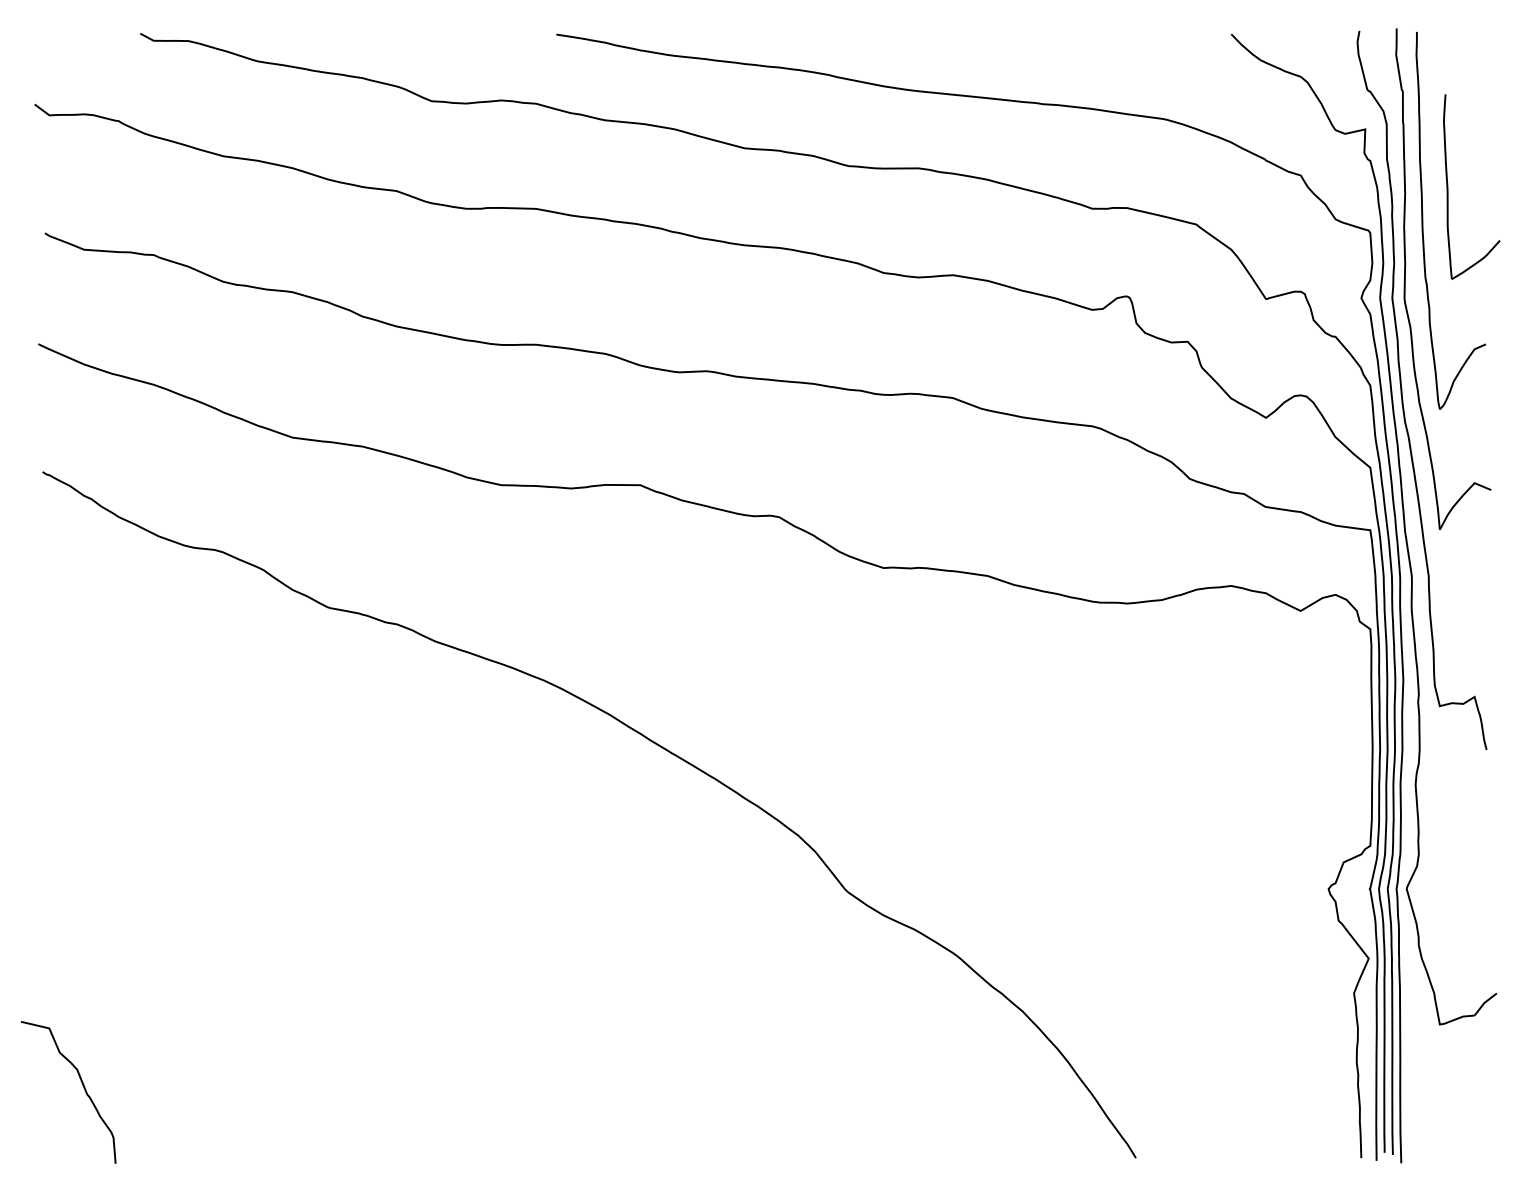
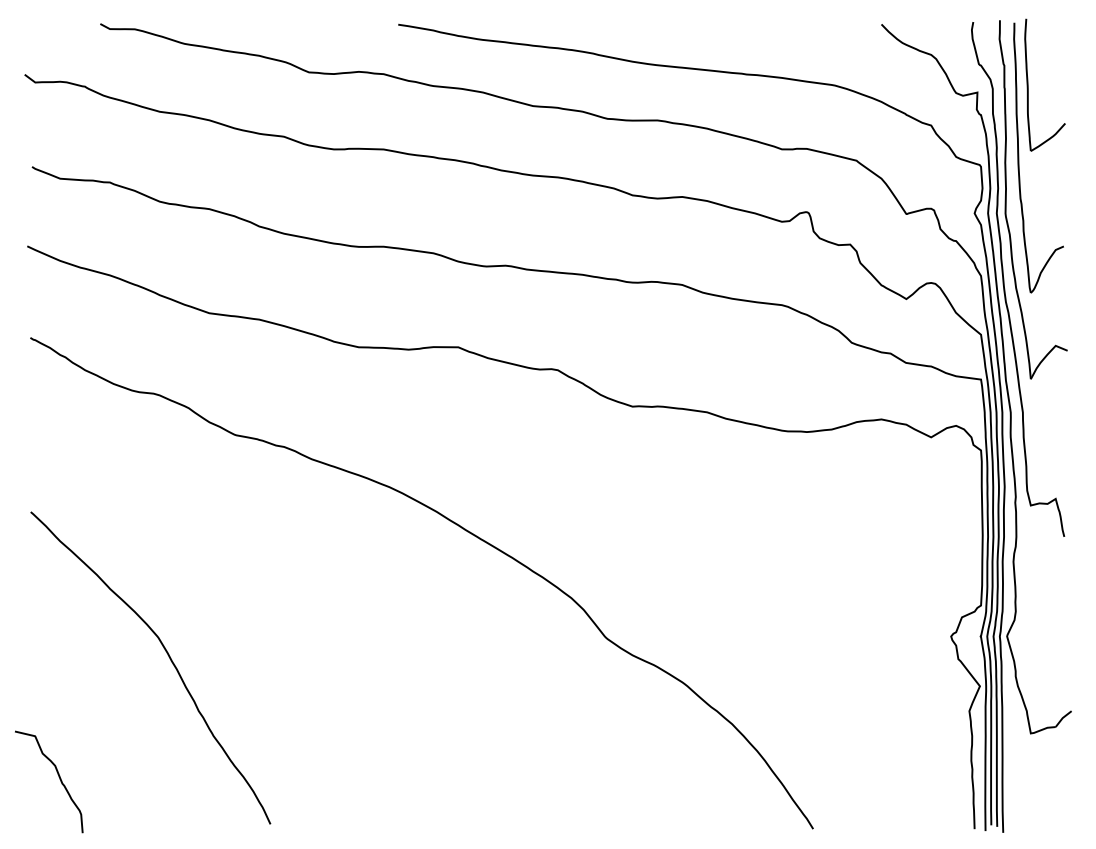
part: (1448, 186) -> (1028, 84), moved
curve: (234, 915) -> (167, 655), added

